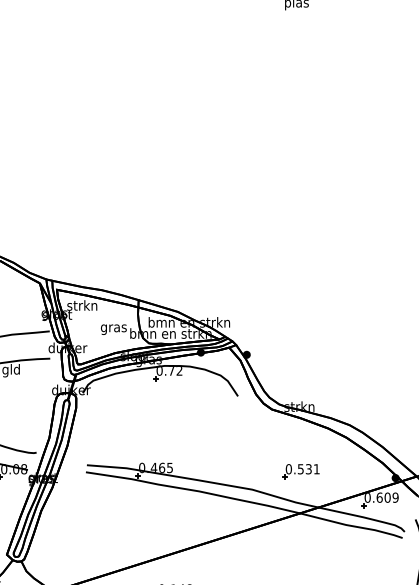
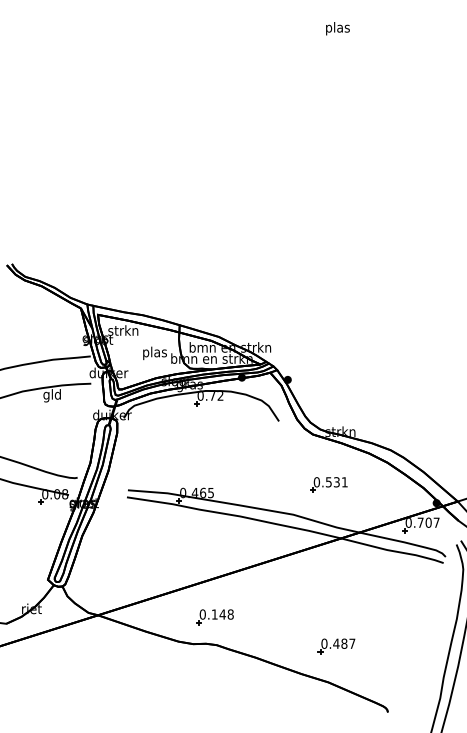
text: (113, 328) -> (154, 353), gras -> plas
part: (300, 471) -> (328, 484), moved
text: (387, 497) -> (428, 522), 0.609 -> 0.707

